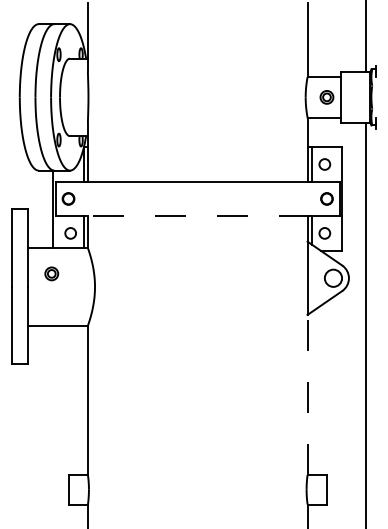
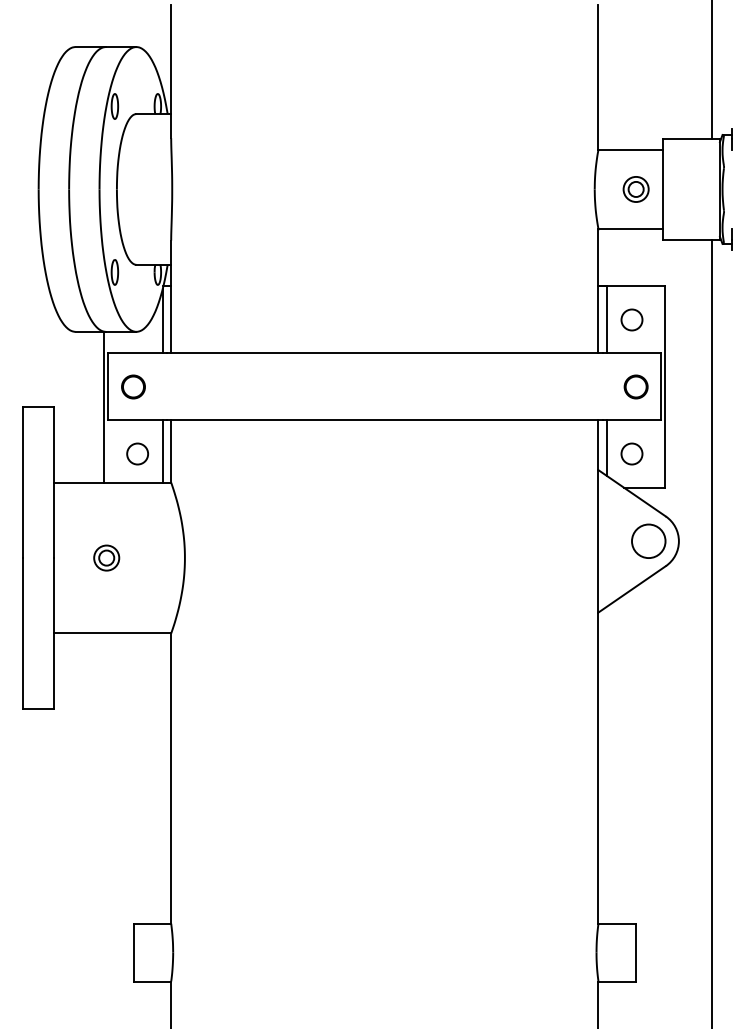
line: (197, 216) -> (384, 421), dashed -> solid
part: (51, 273) -> (106, 557), moved
line: (307, 394) -> (598, 767), dashed -> solid

